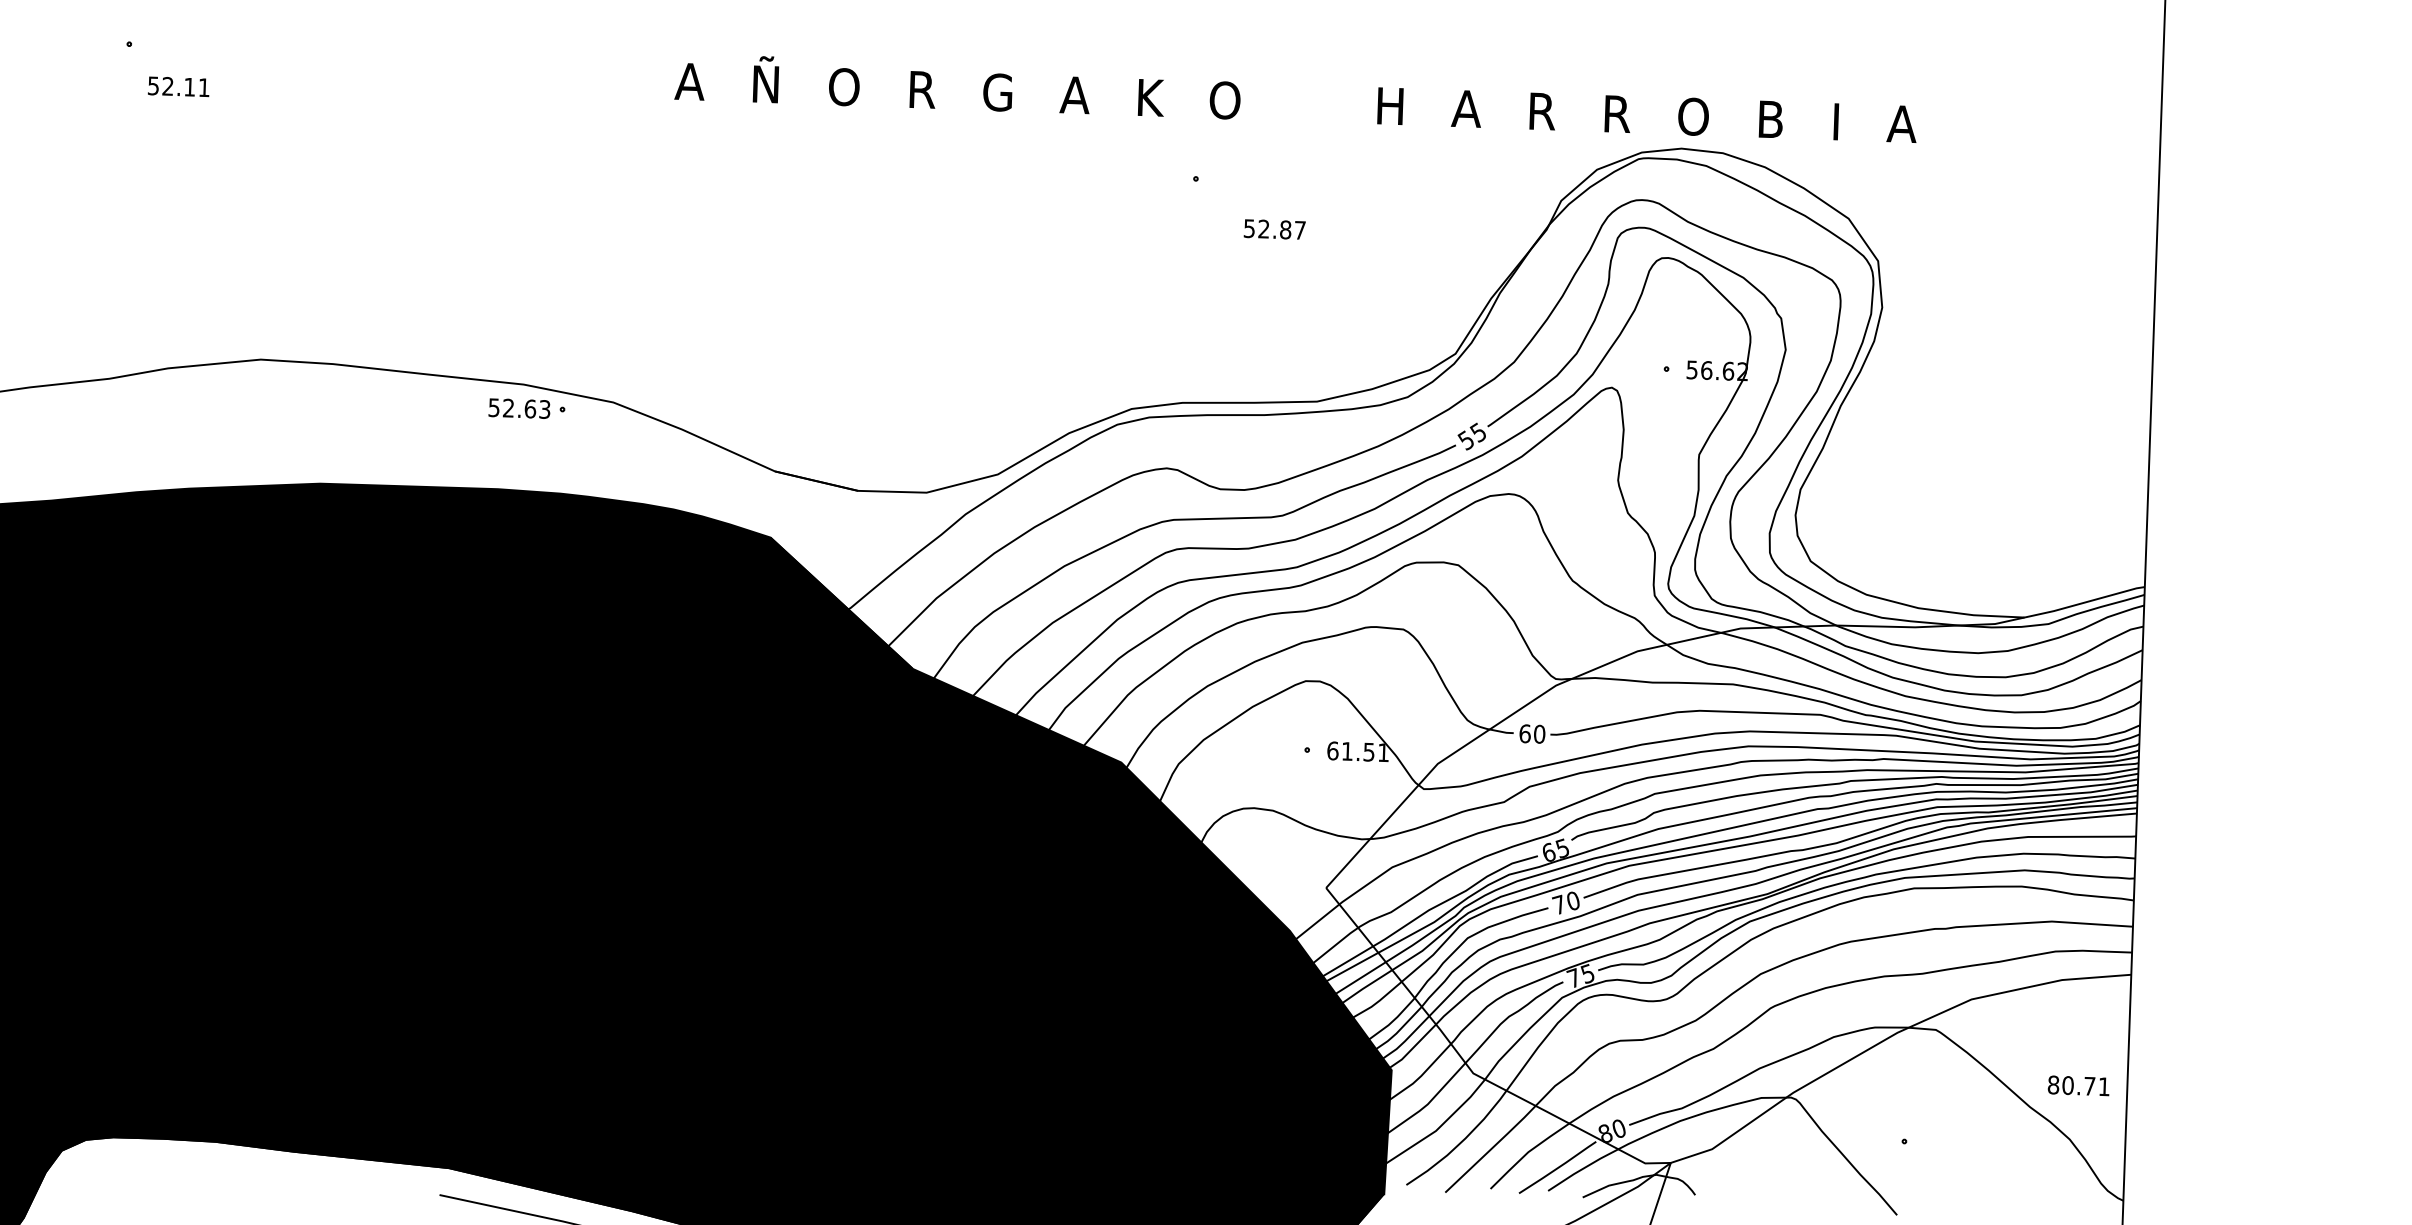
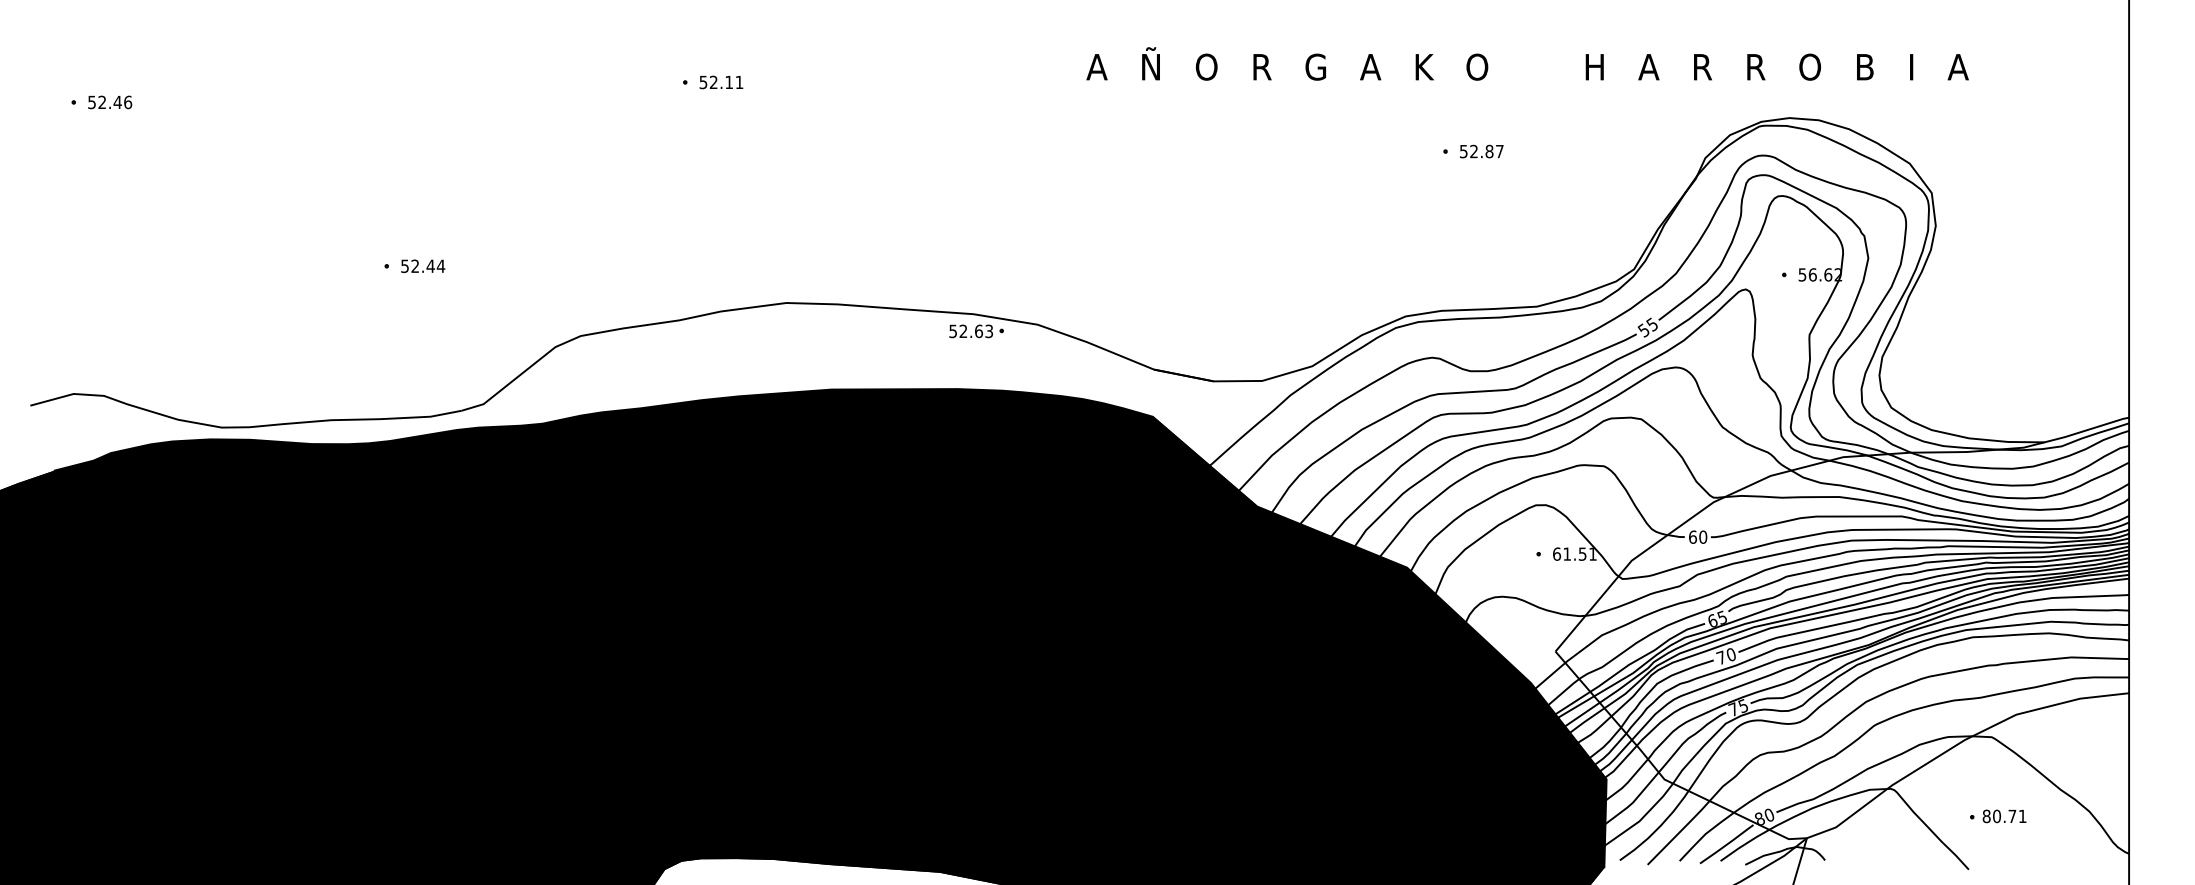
text: (178, 86) -> (721, 82), moved
text: (1295, 97) -> (1527, 63), moved
text: (1274, 229) -> (1481, 151), moved
text: (2078, 1086) -> (2004, 816), moved

